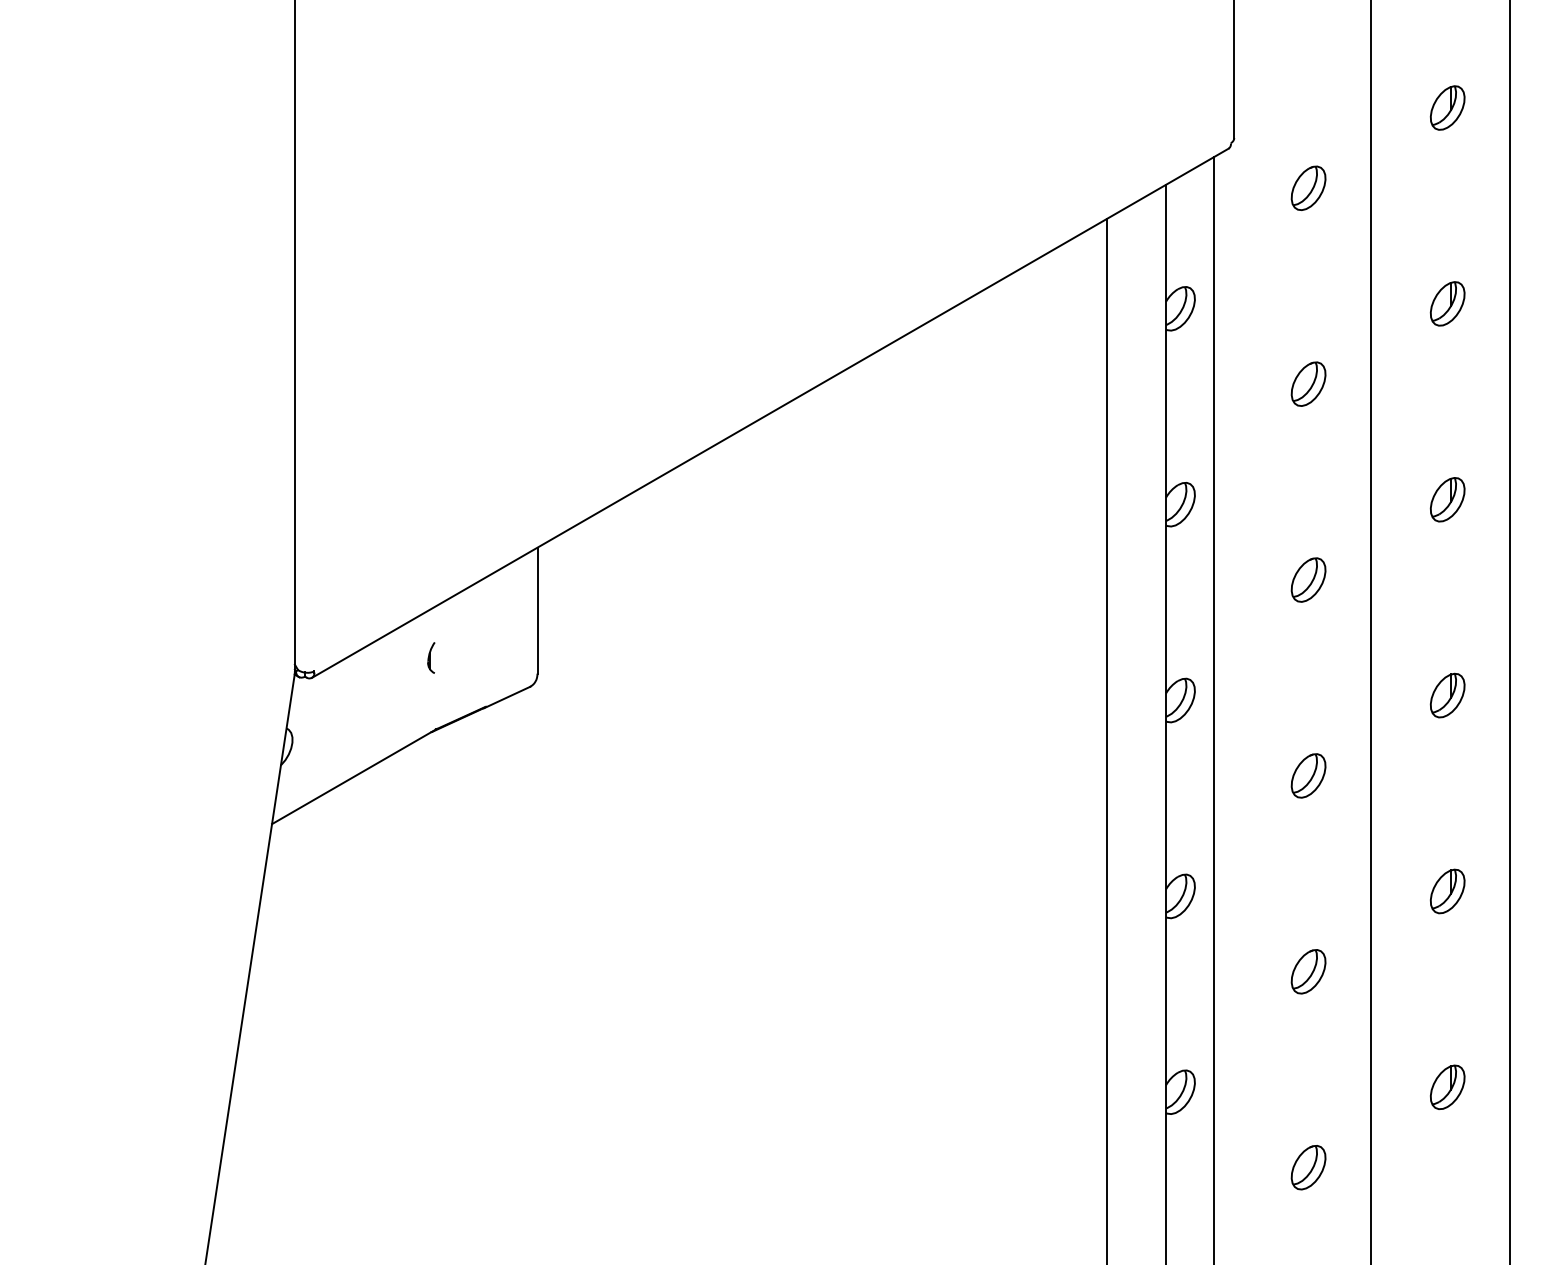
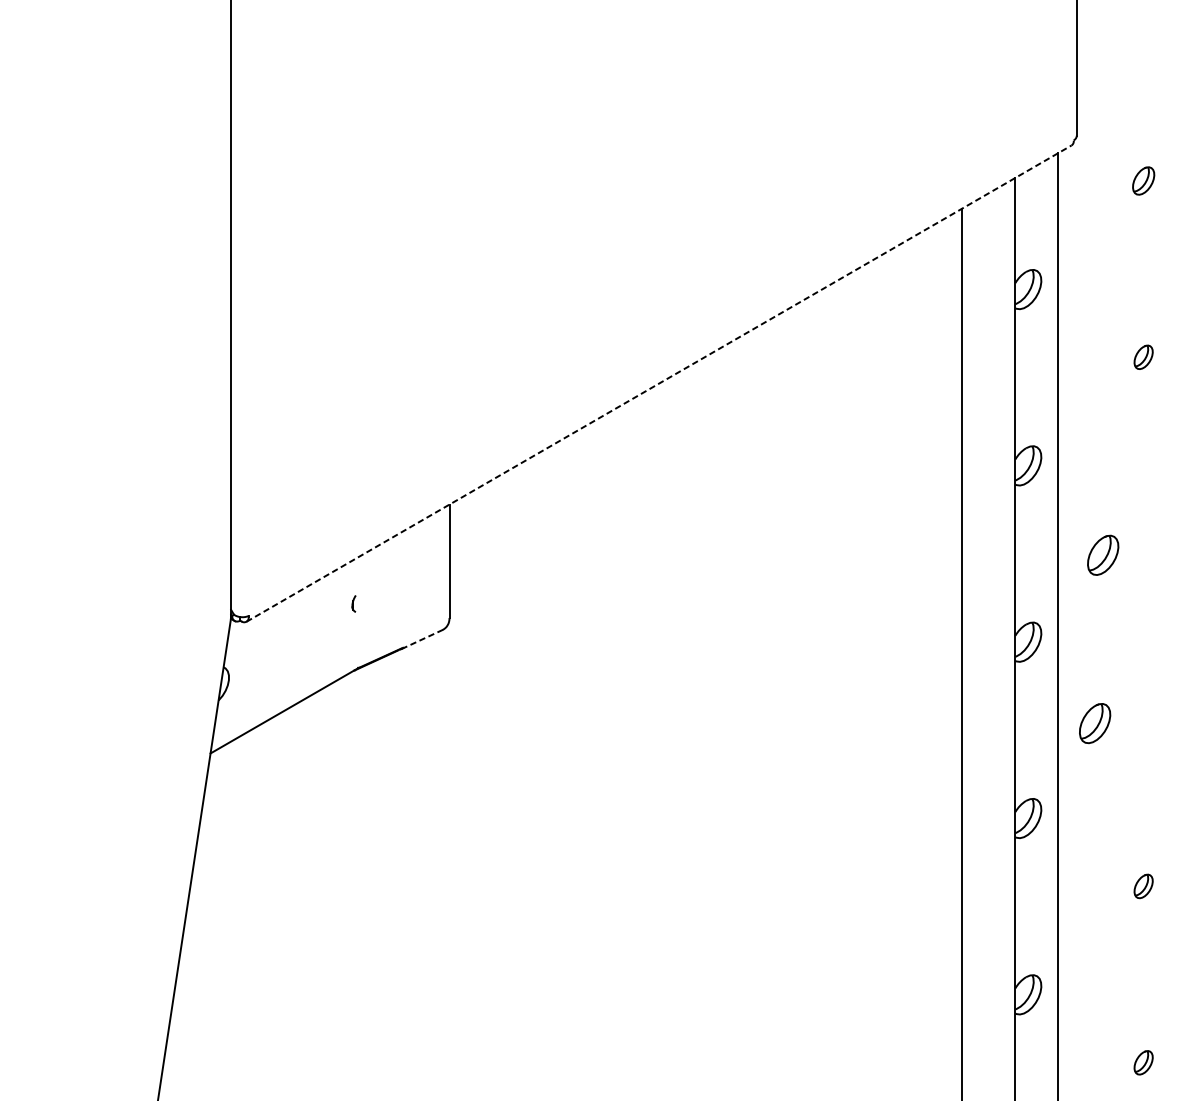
part: (1308, 187) -> (1143, 180), size x0.7
part: (1308, 383) -> (1143, 356), size x0.6
line: (770, 413) -> (659, 383), solid -> dashed
part: (1308, 579) -> (1103, 554), moved
part: (431, 657) -> (354, 603), size x0.6
line: (507, 697) -> (422, 639), solid -> dashed
part: (1308, 775) -> (1094, 723), moved
part: (1308, 971) -> (1143, 886), size x0.6
part: (1308, 1167) -> (1143, 1062), size x0.6

